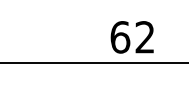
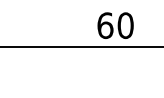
text: (144, 37) -> (125, 25), 62 -> 60

